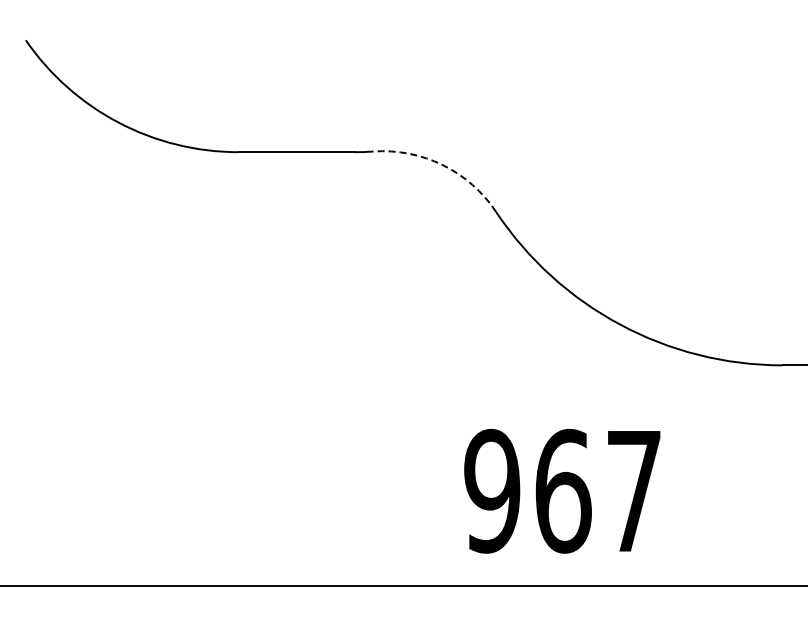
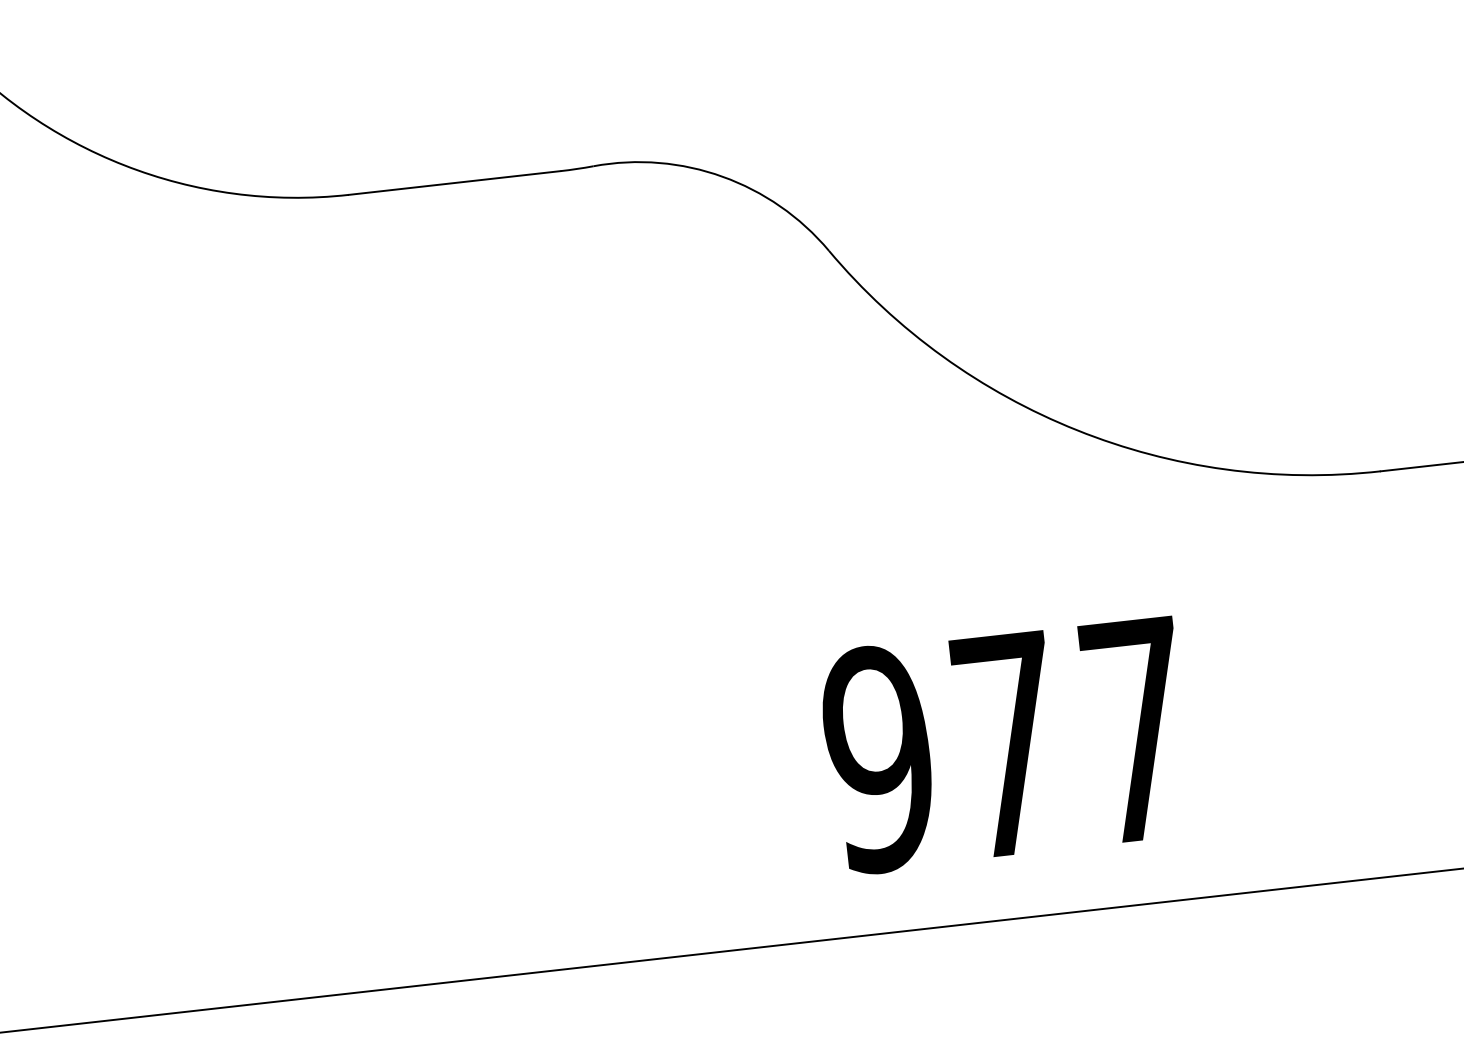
arc: (442, 165) -> (722, 177), dashed -> solid
text: (563, 490) -> (1008, 743), 967 -> 977

